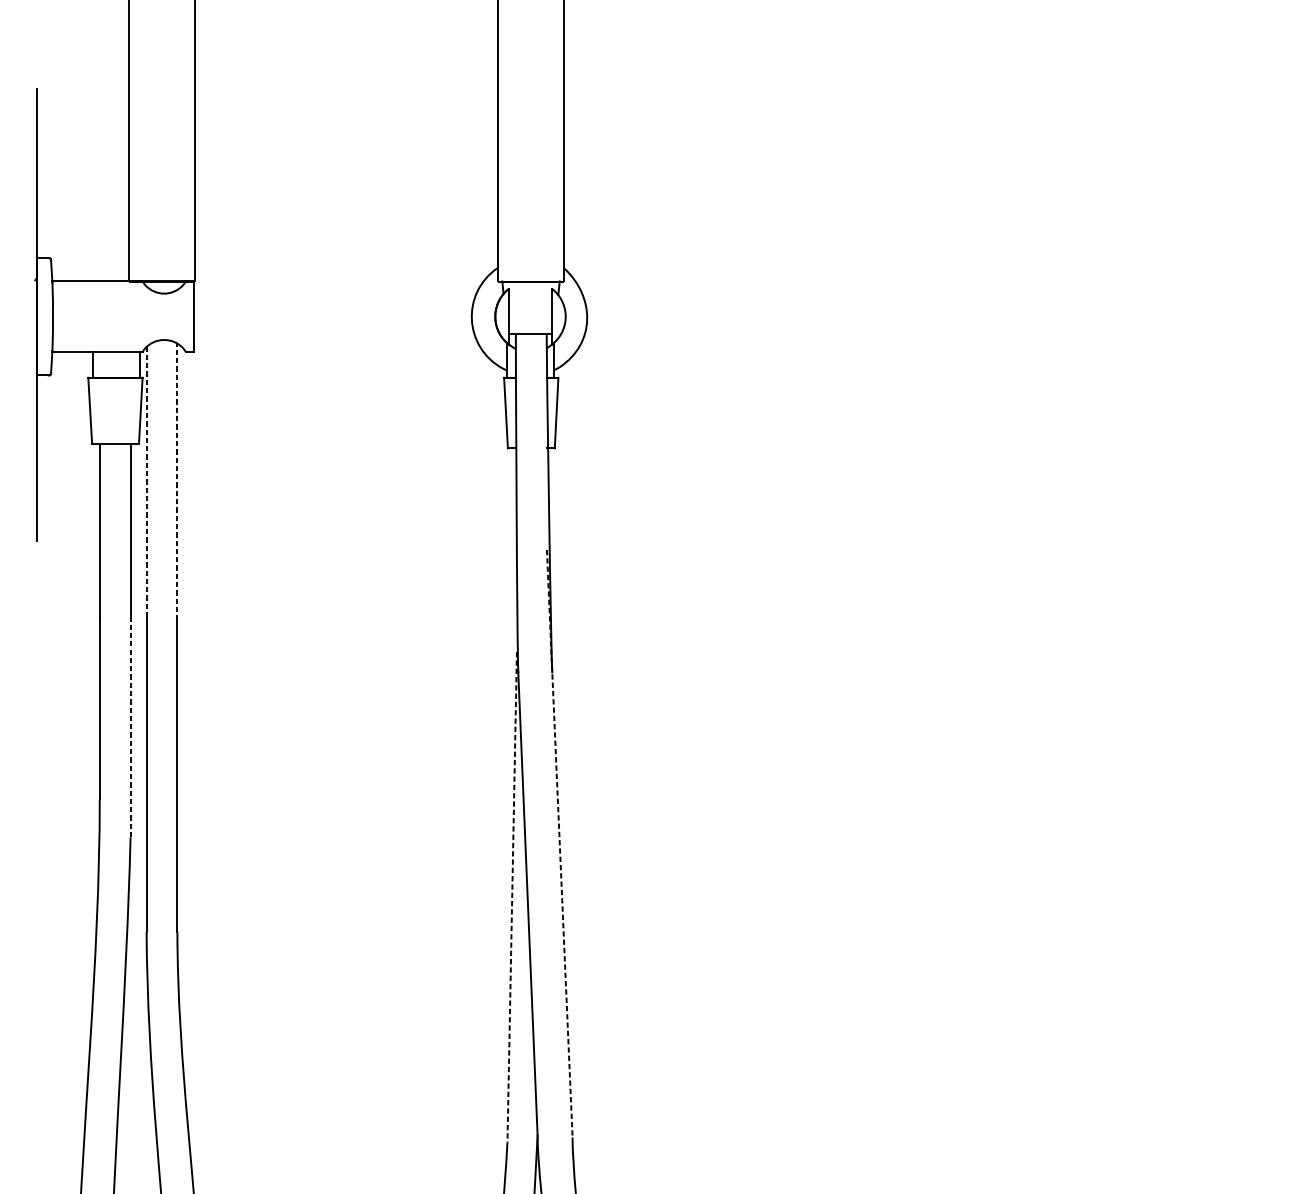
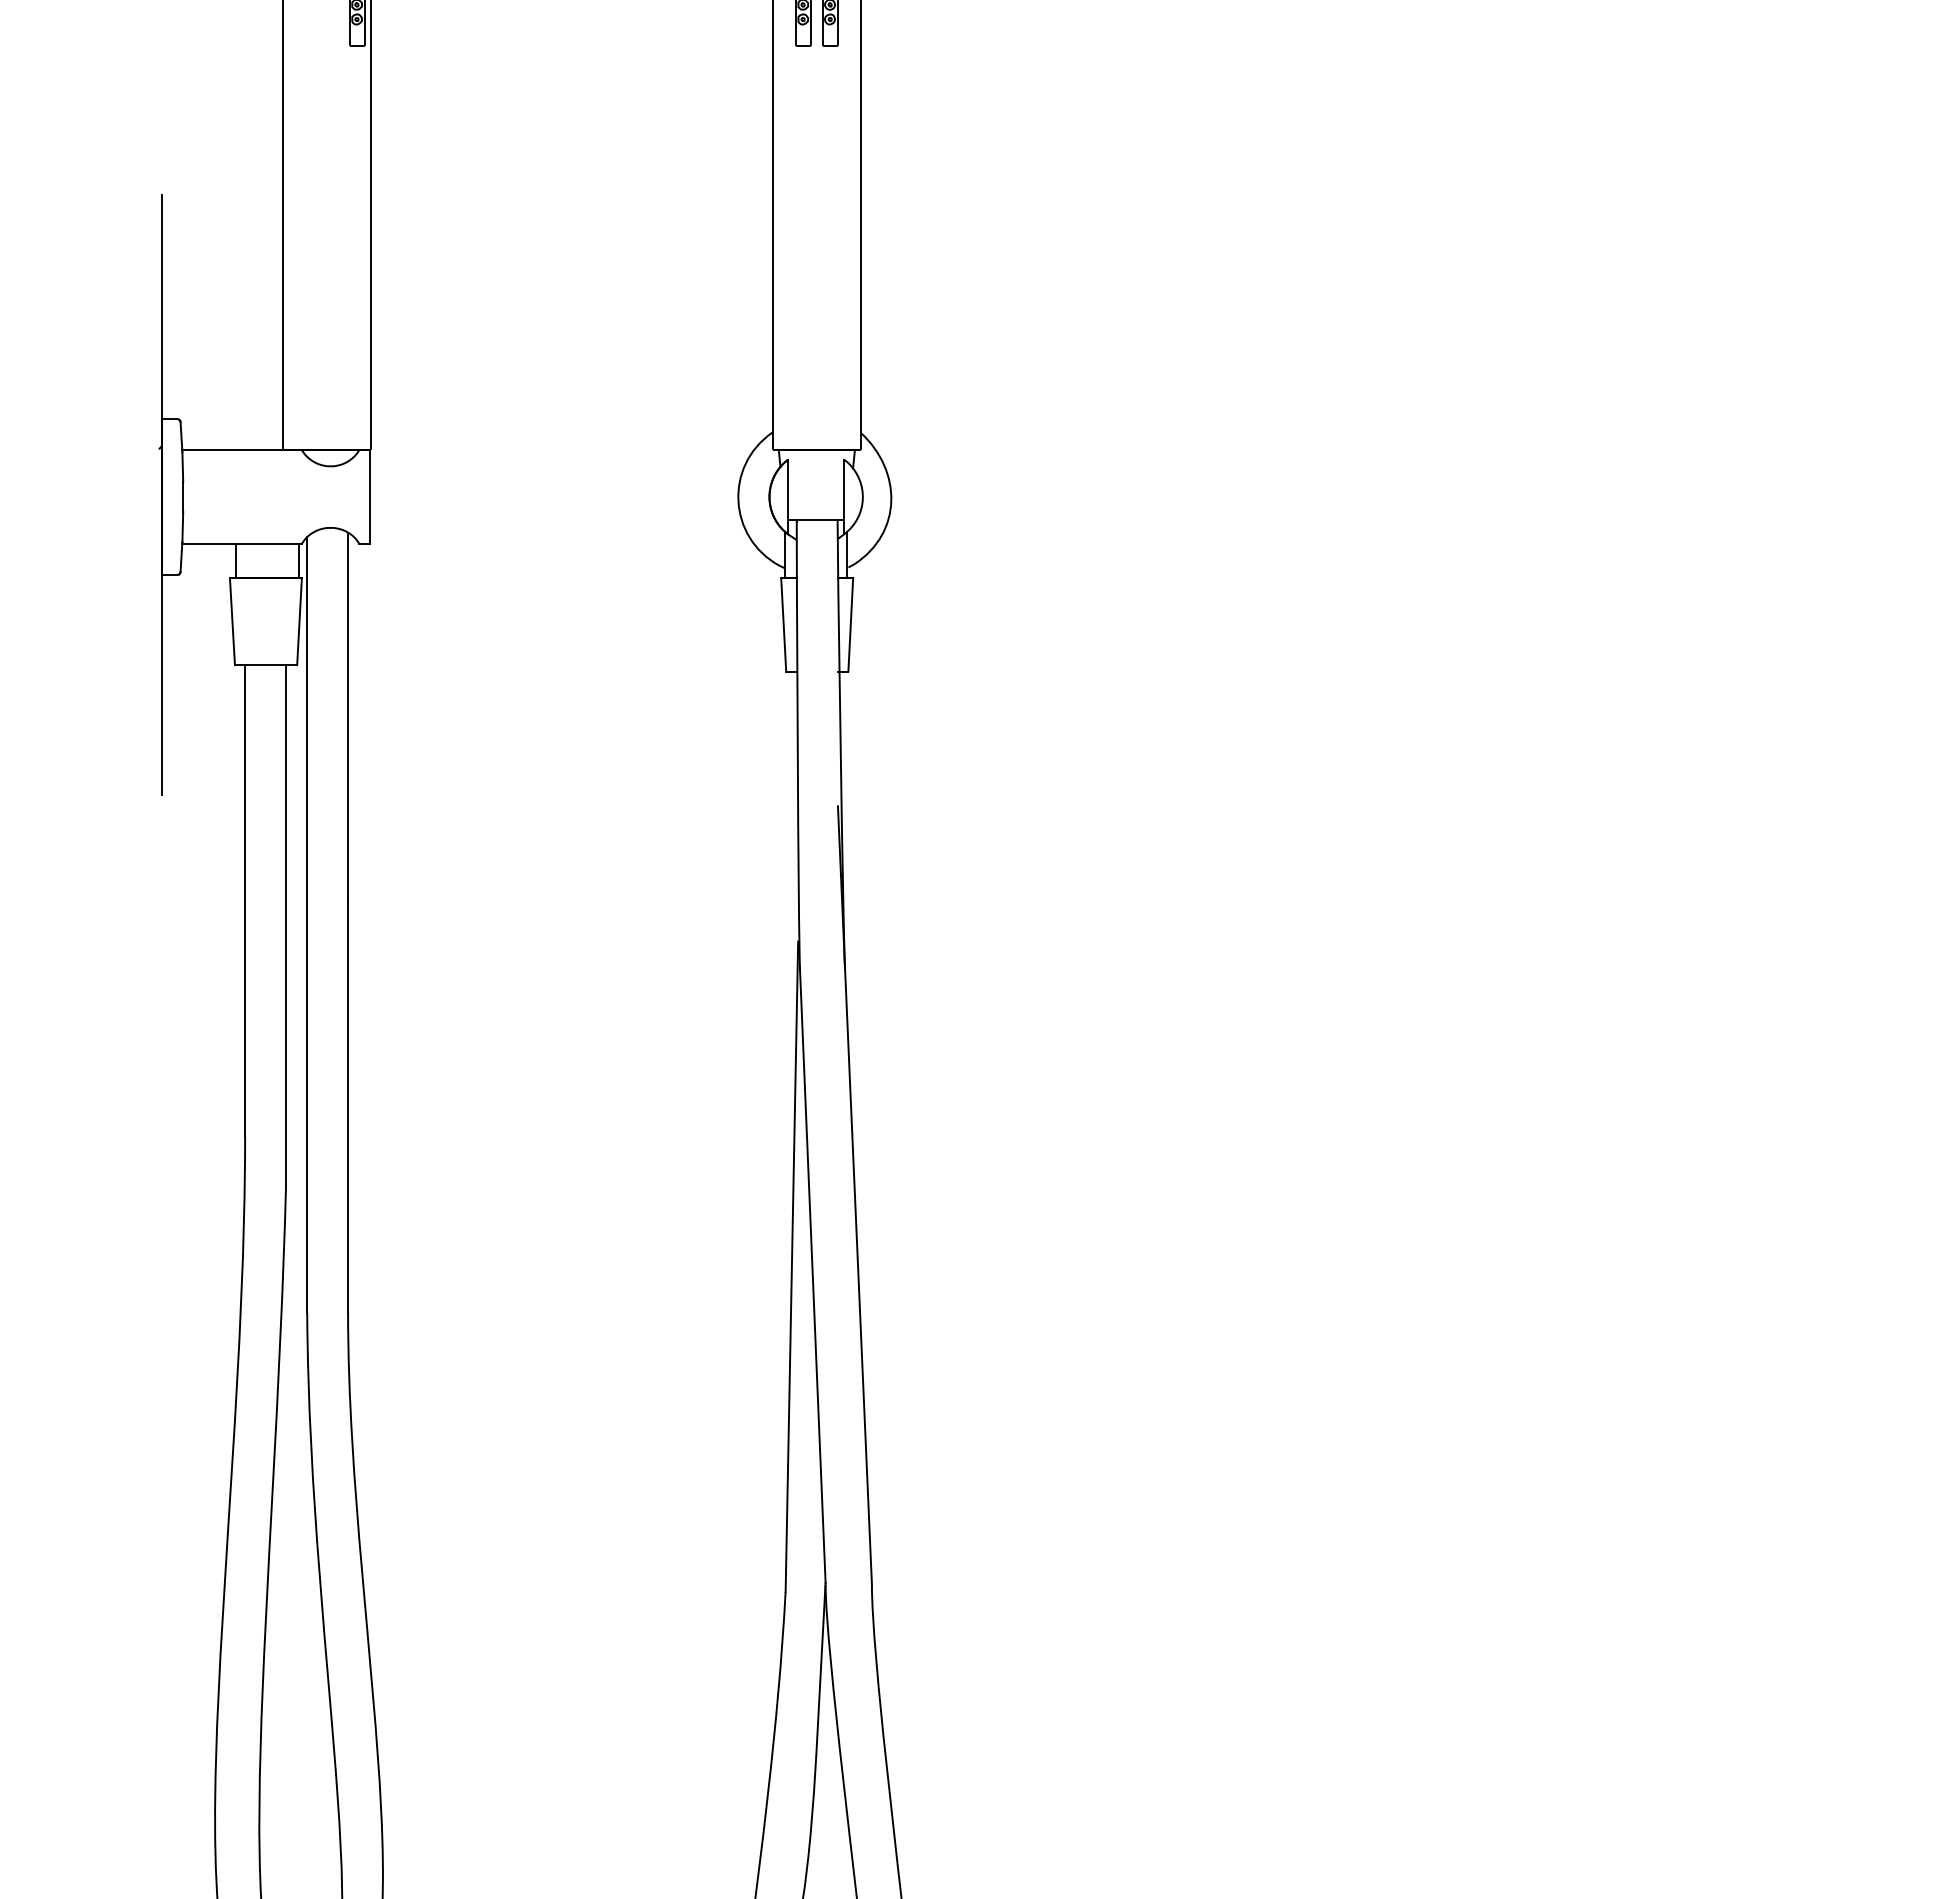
line: (146, 482) -> (307, 716), dashed -> solid
line: (177, 482) -> (348, 716), dashed -> solid
line: (130, 728) -> (286, 1043), dashed -> solid
line: (559, 843) -> (854, 1195), dashed -> solid
line: (511, 897) -> (791, 1267), dashed -> solid

